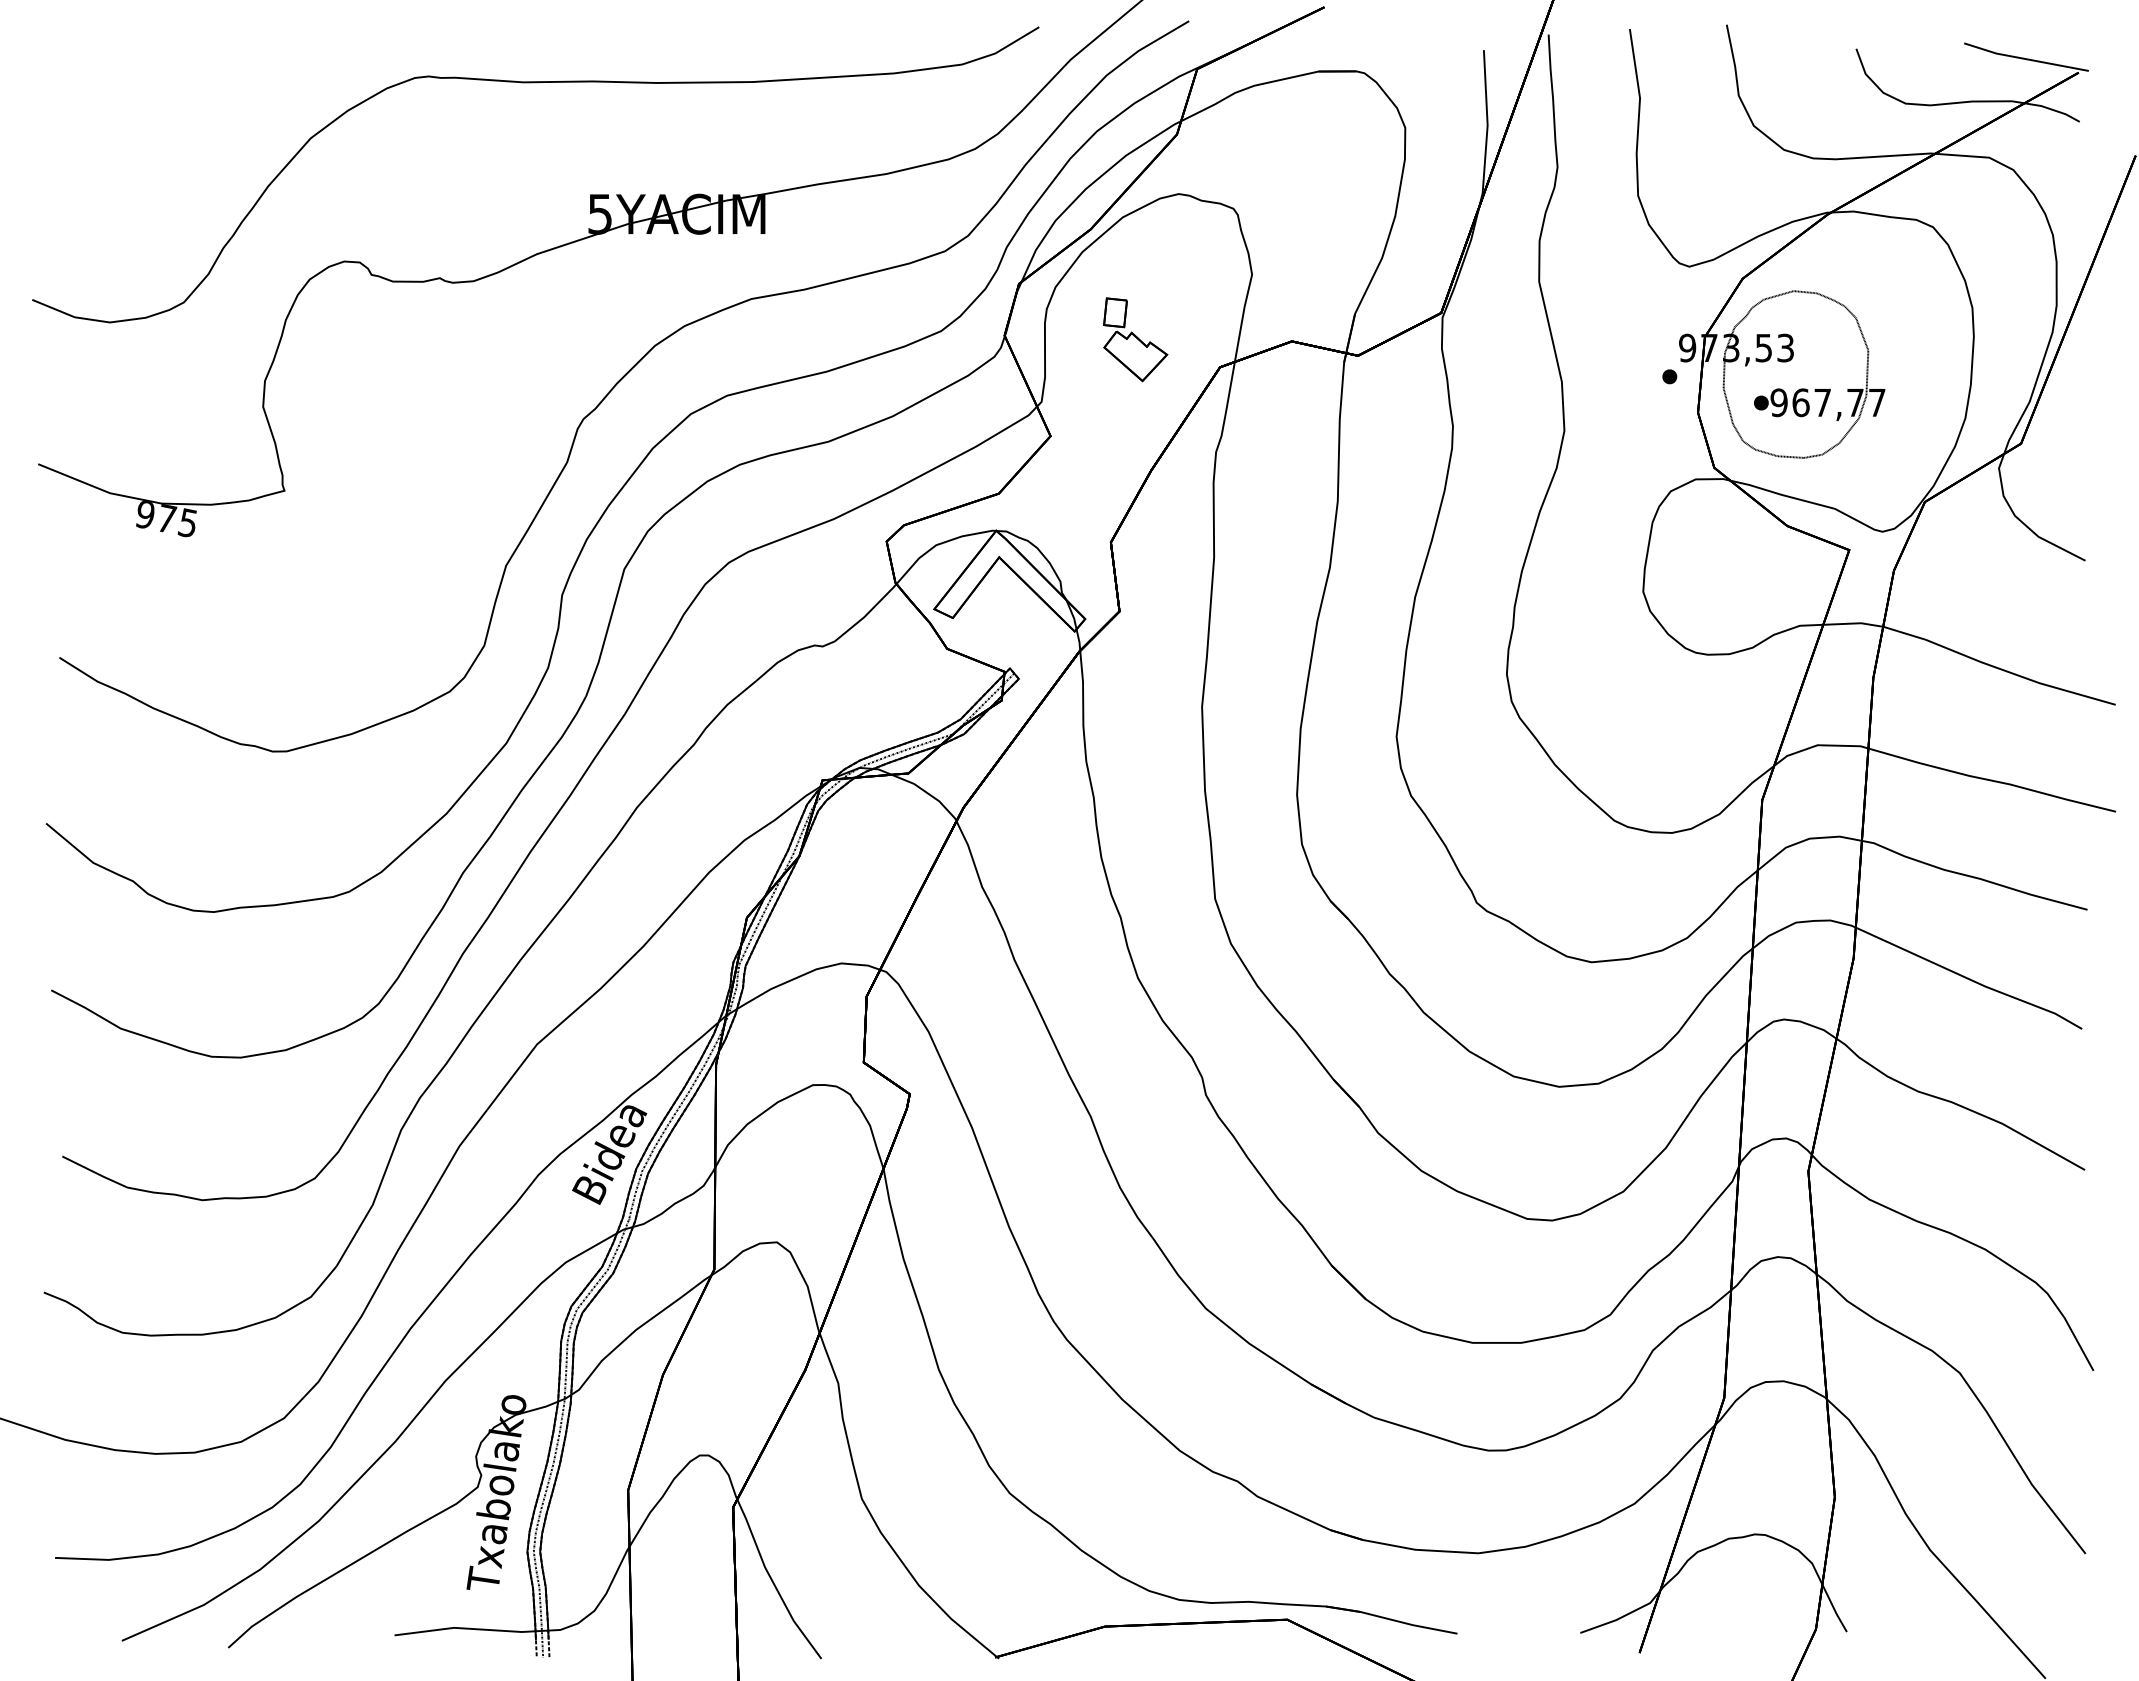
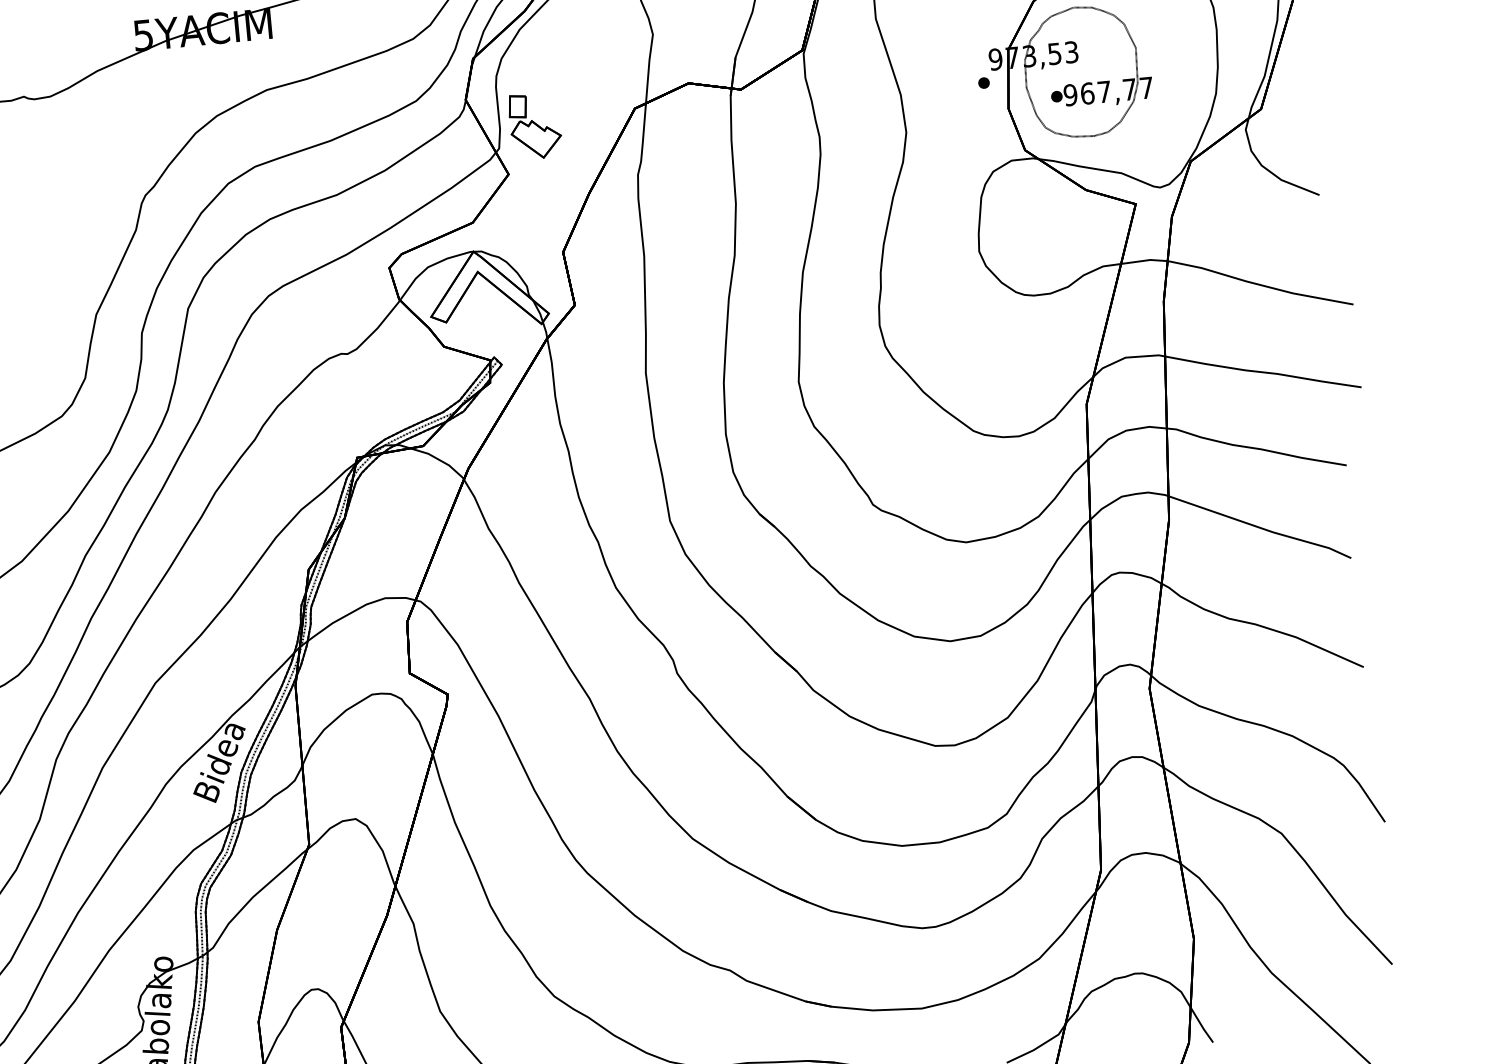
part: (1135, 339) -> (535, 126), moved

